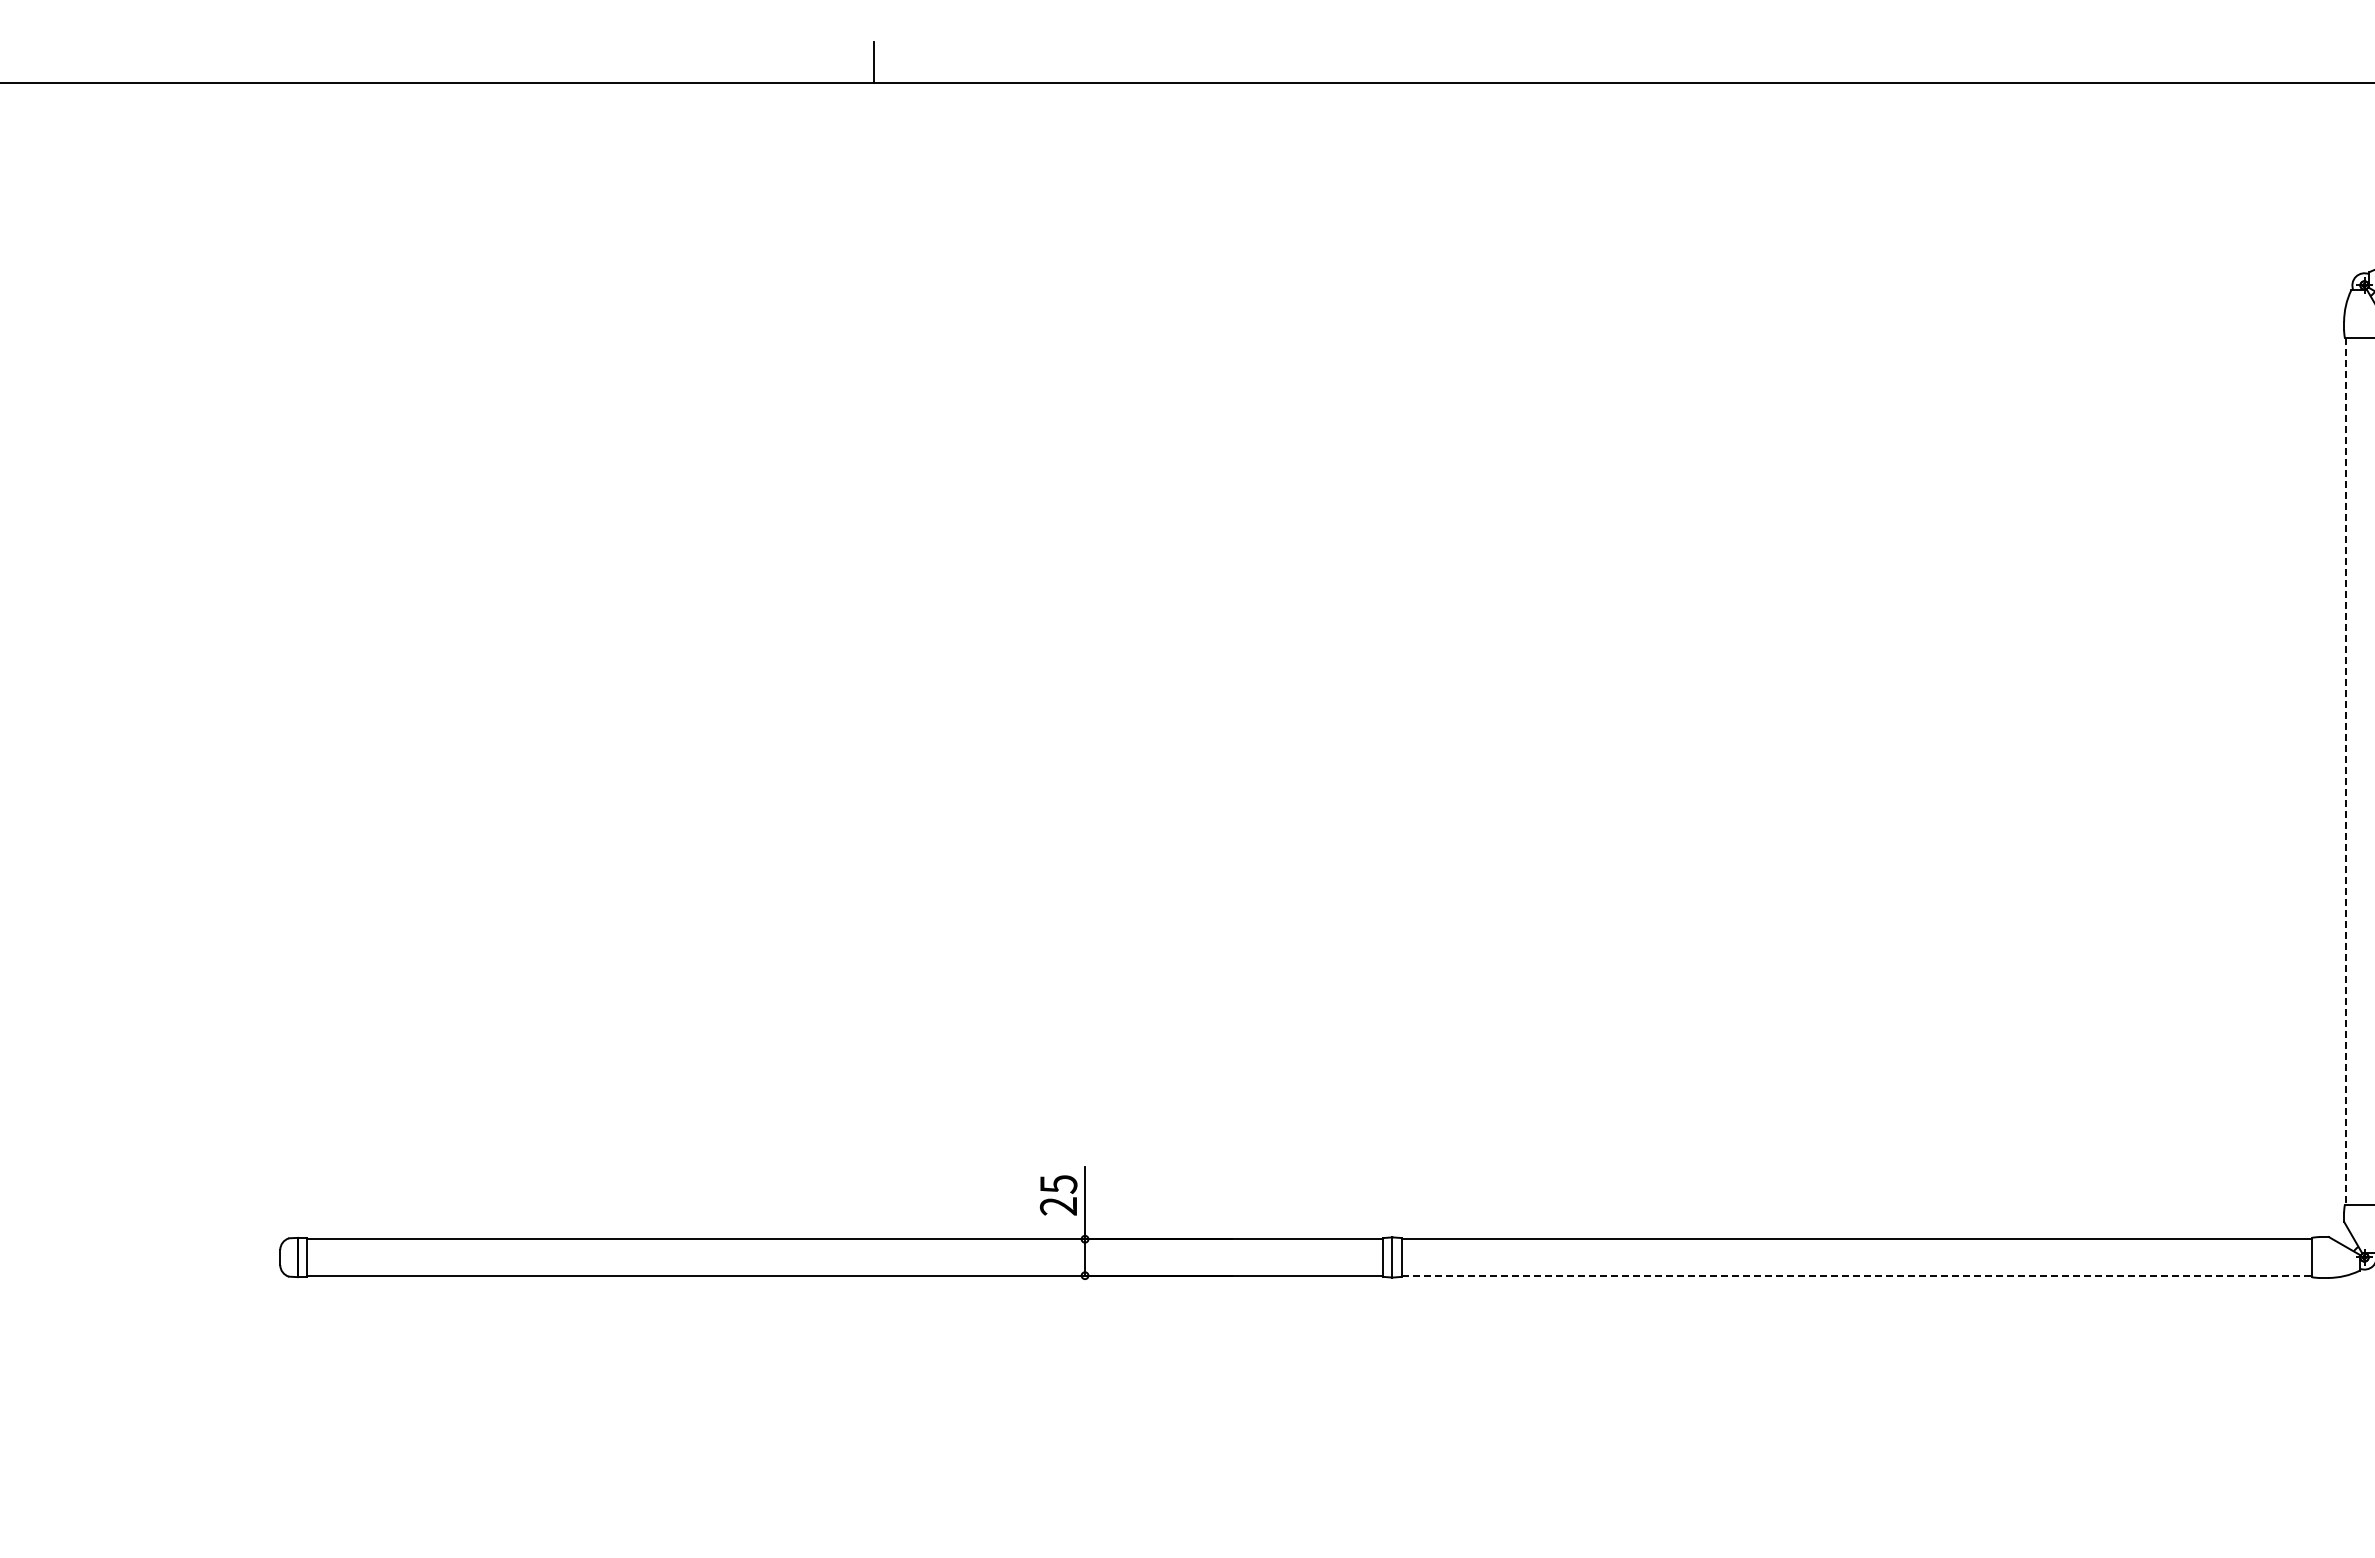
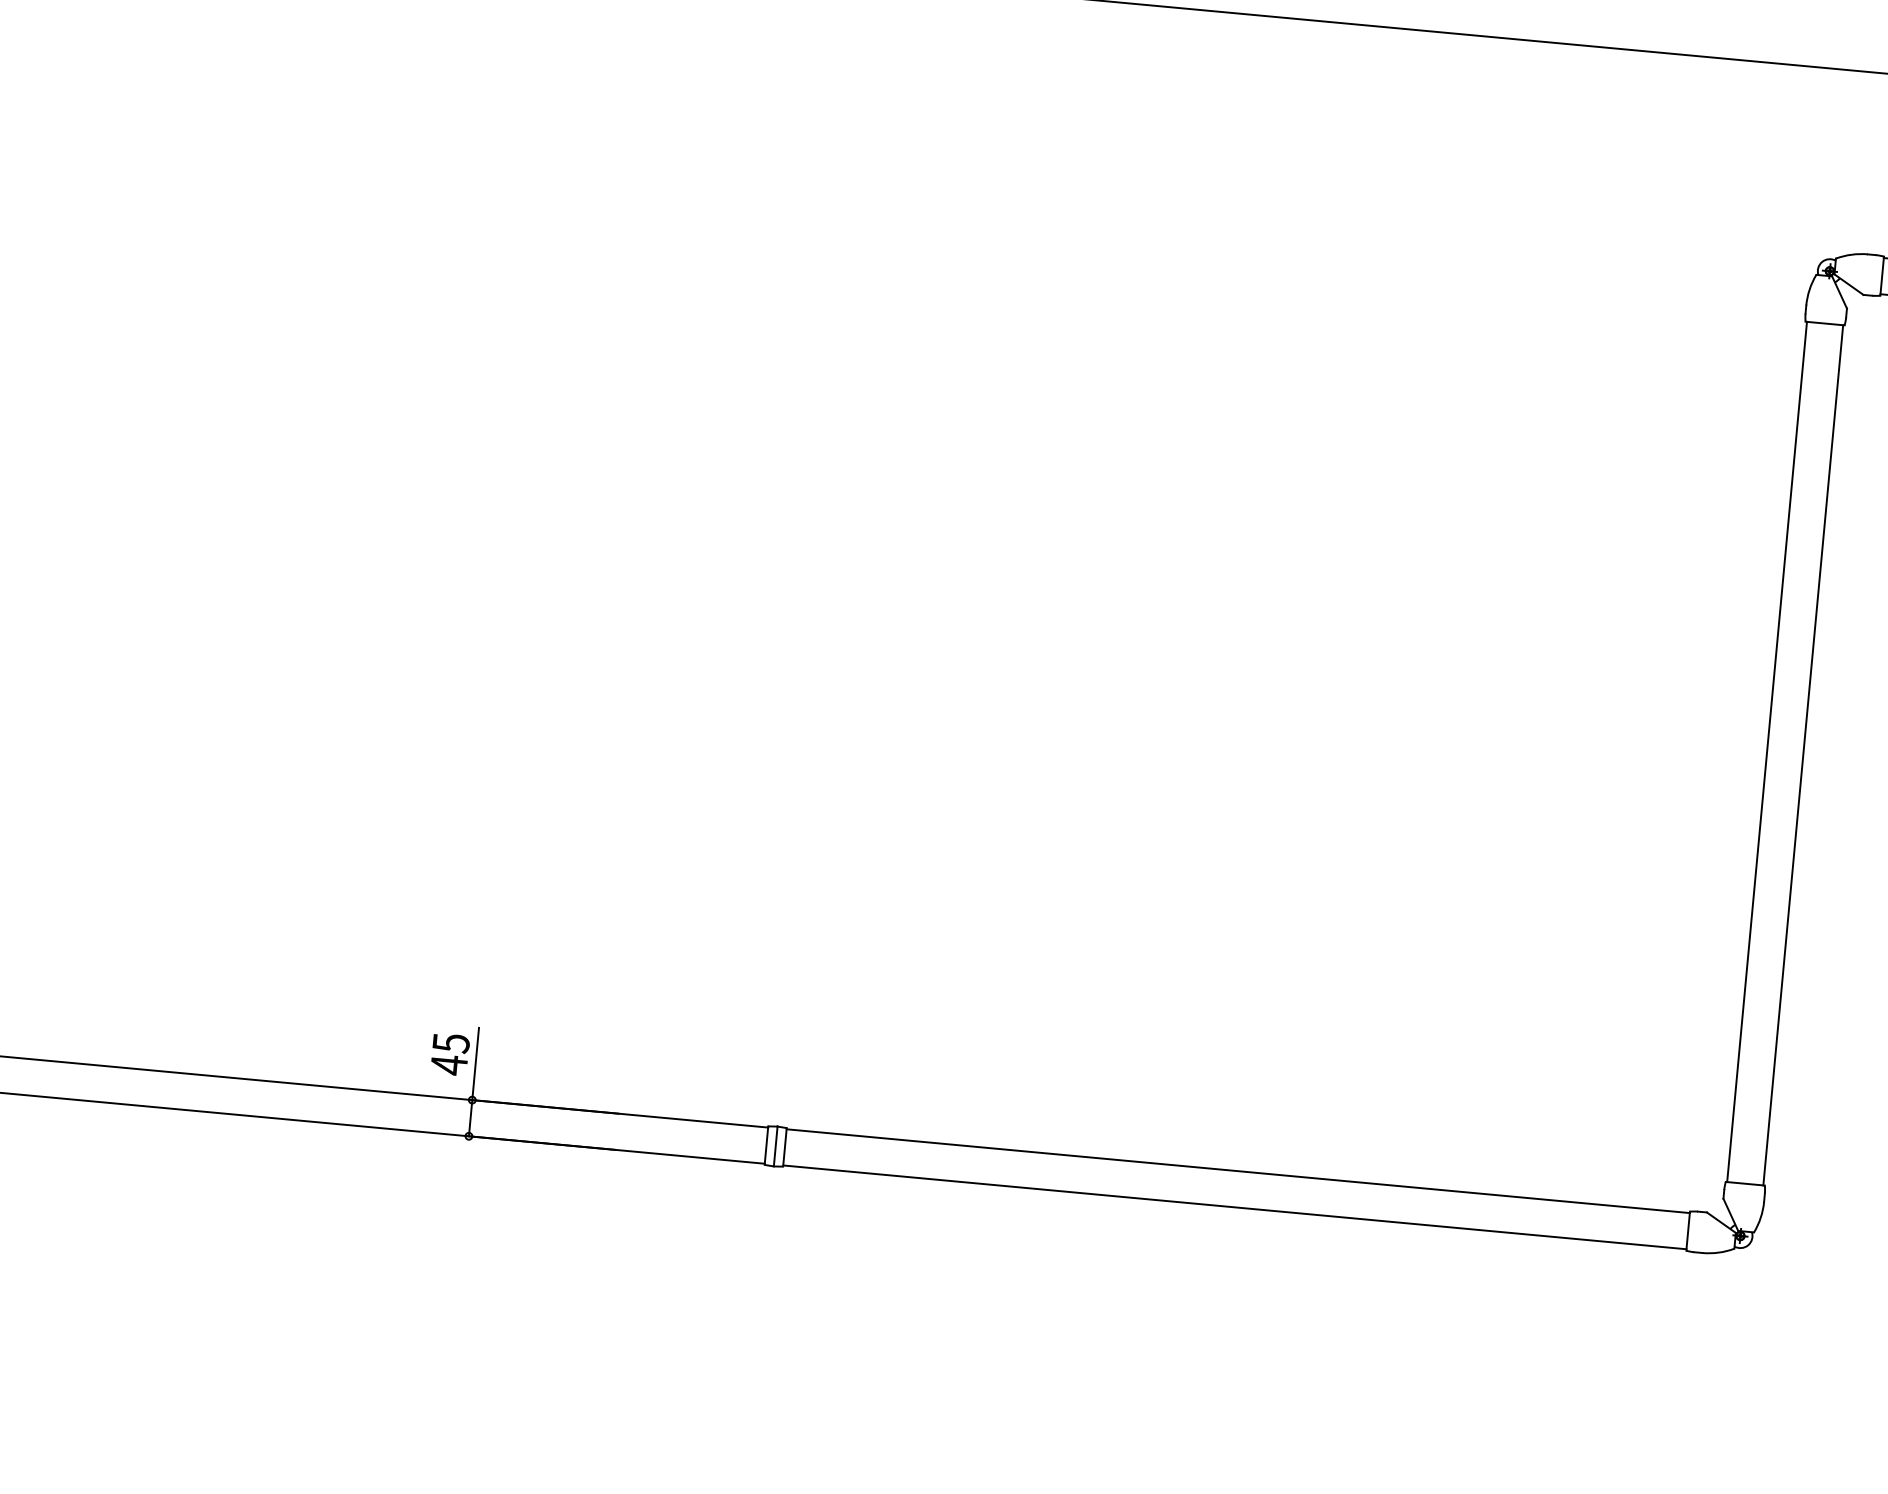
line: (2346, 771) -> (1767, 752), dashed -> solid
text: (1057, 1206) -> (447, 1065), 25 -> 45
line: (1857, 1275) -> (1235, 1207), dashed -> solid

